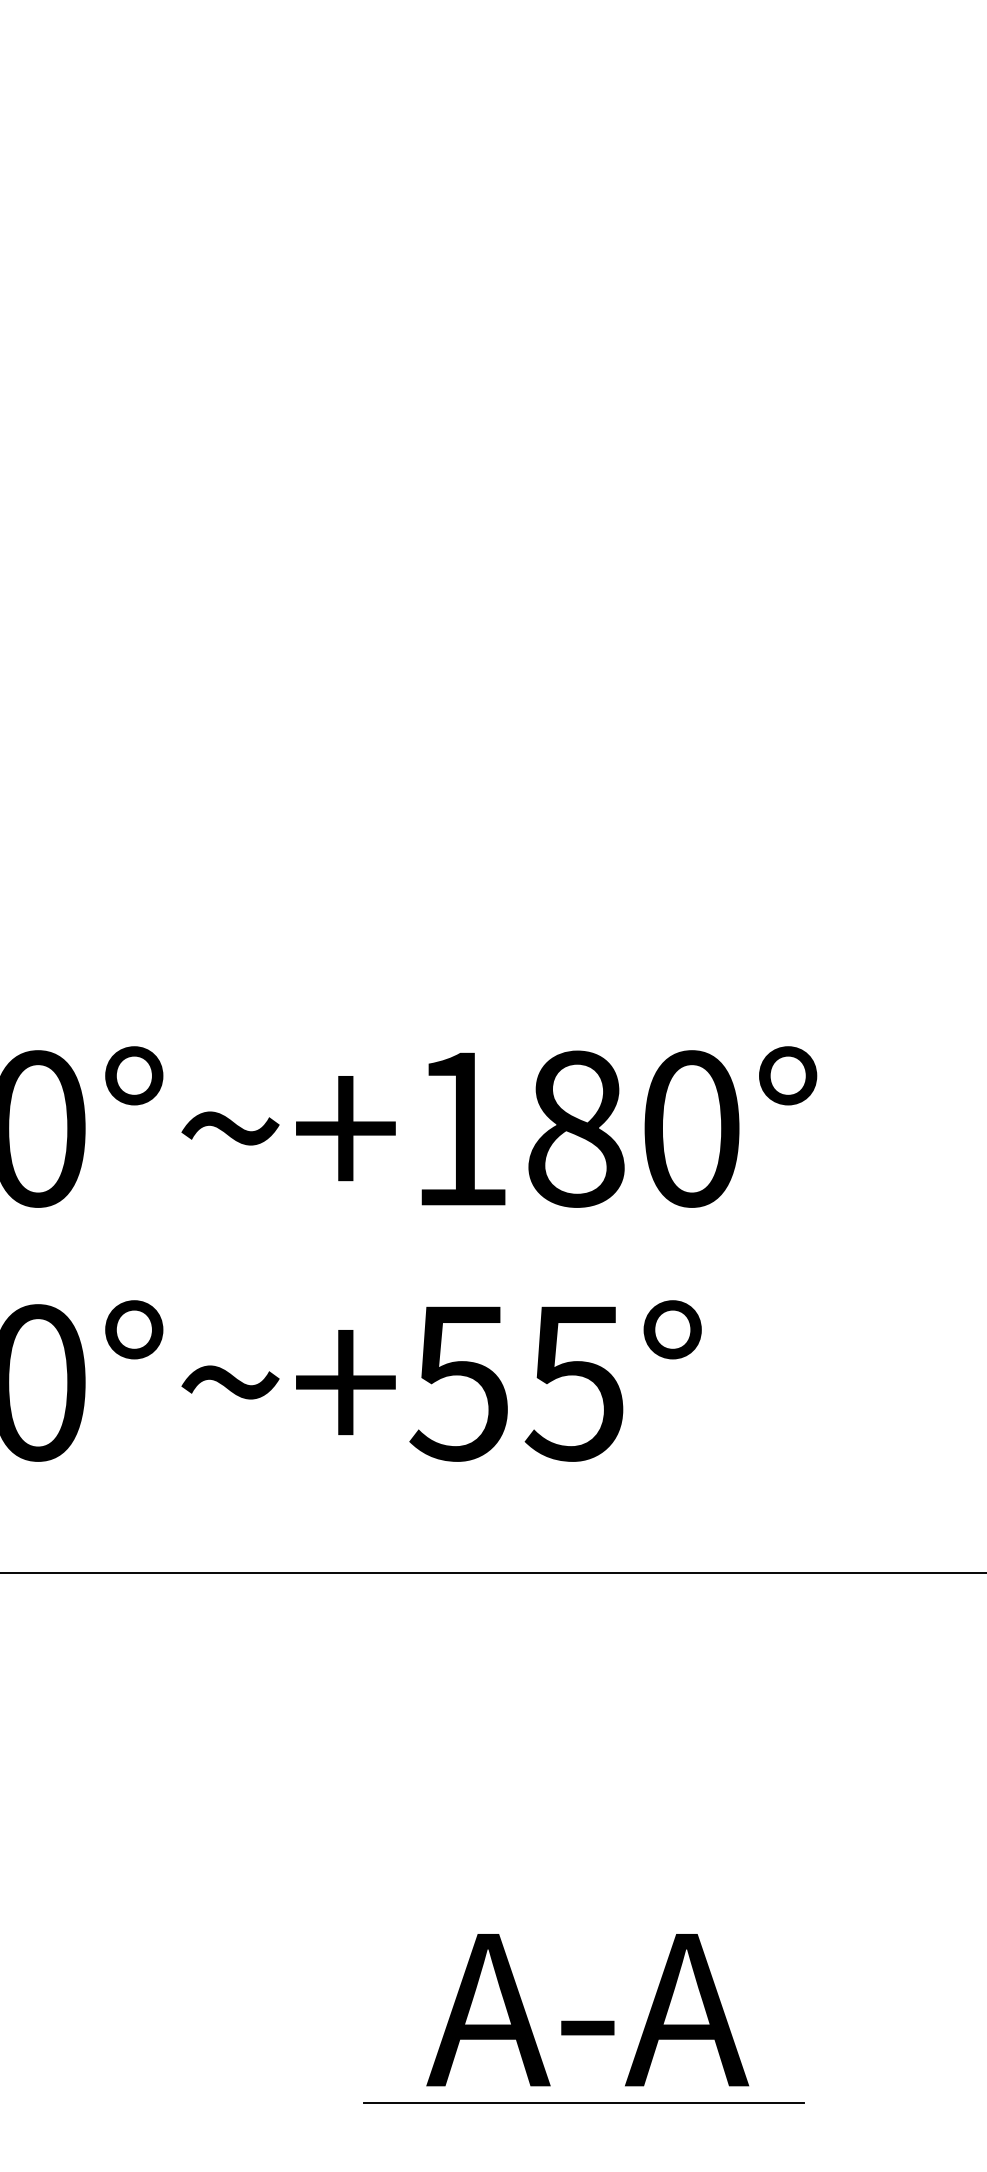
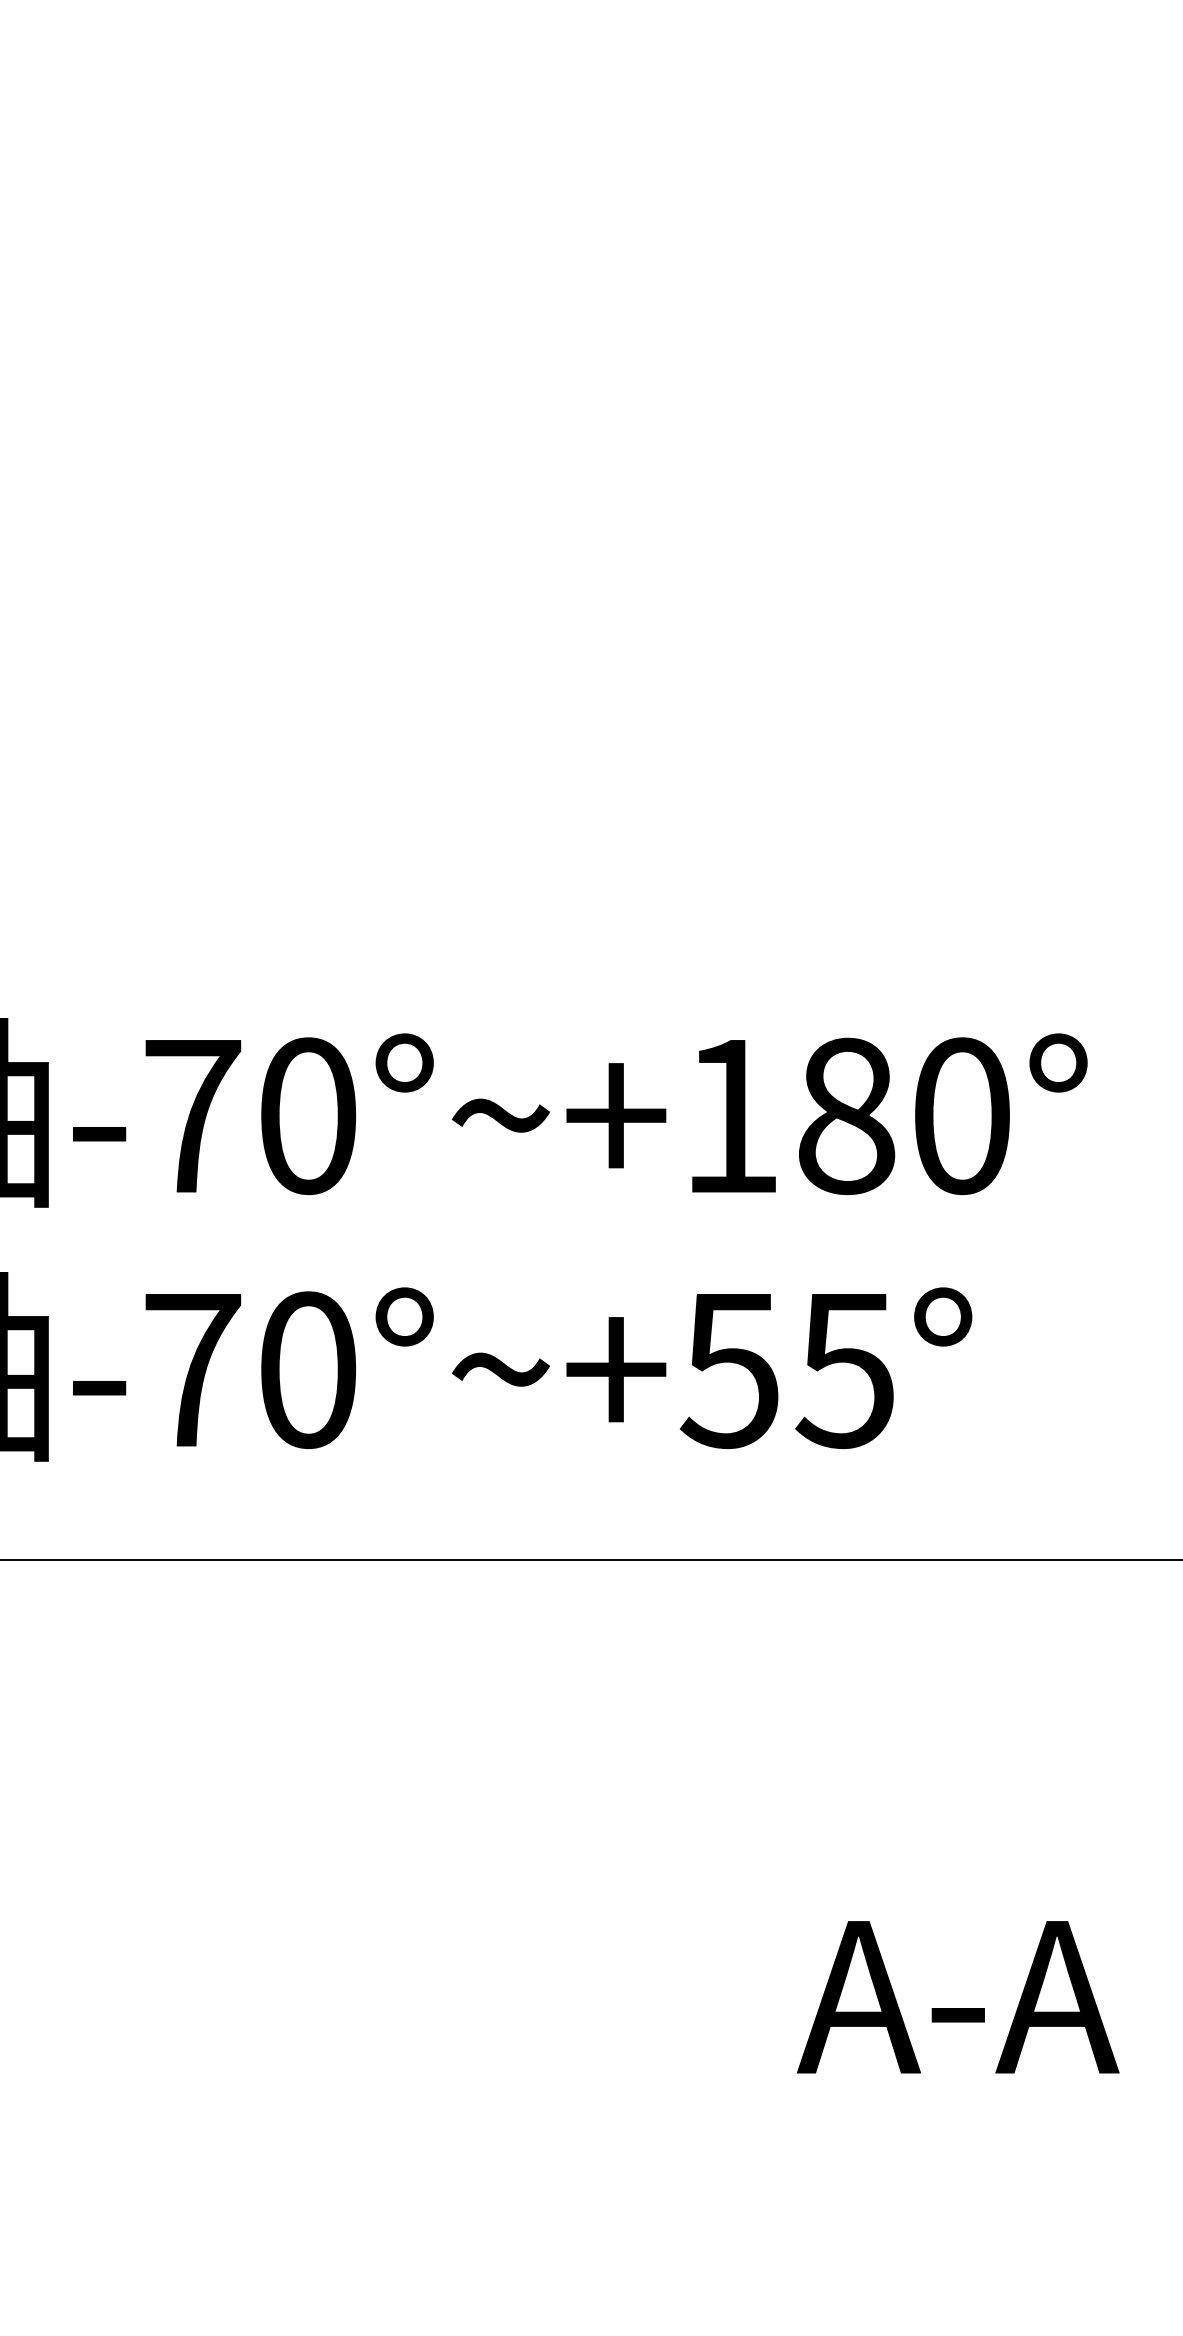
text: (587, 2010) -> (957, 1997), moved
line: (584, 2103) -> (854, 2090), removed

